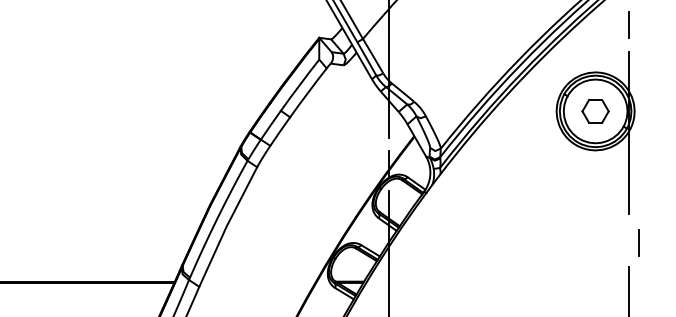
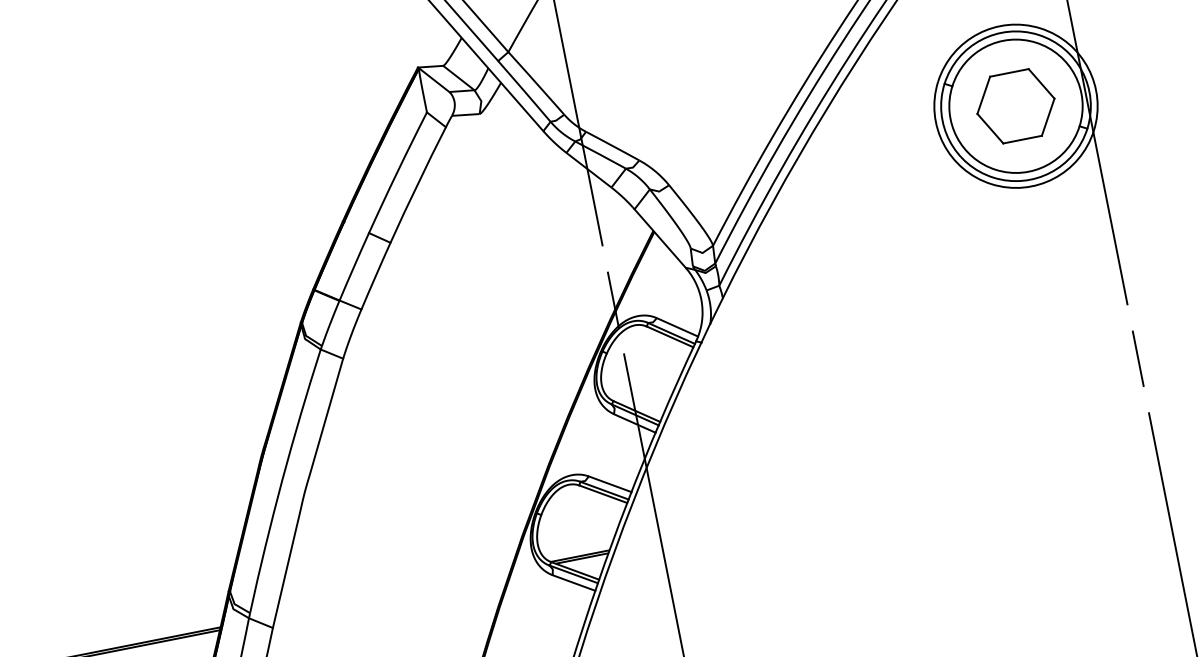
part: (595, 111) -> (1015, 106), size x1.43
line: (638, 242) -> (1136, 358), moved

